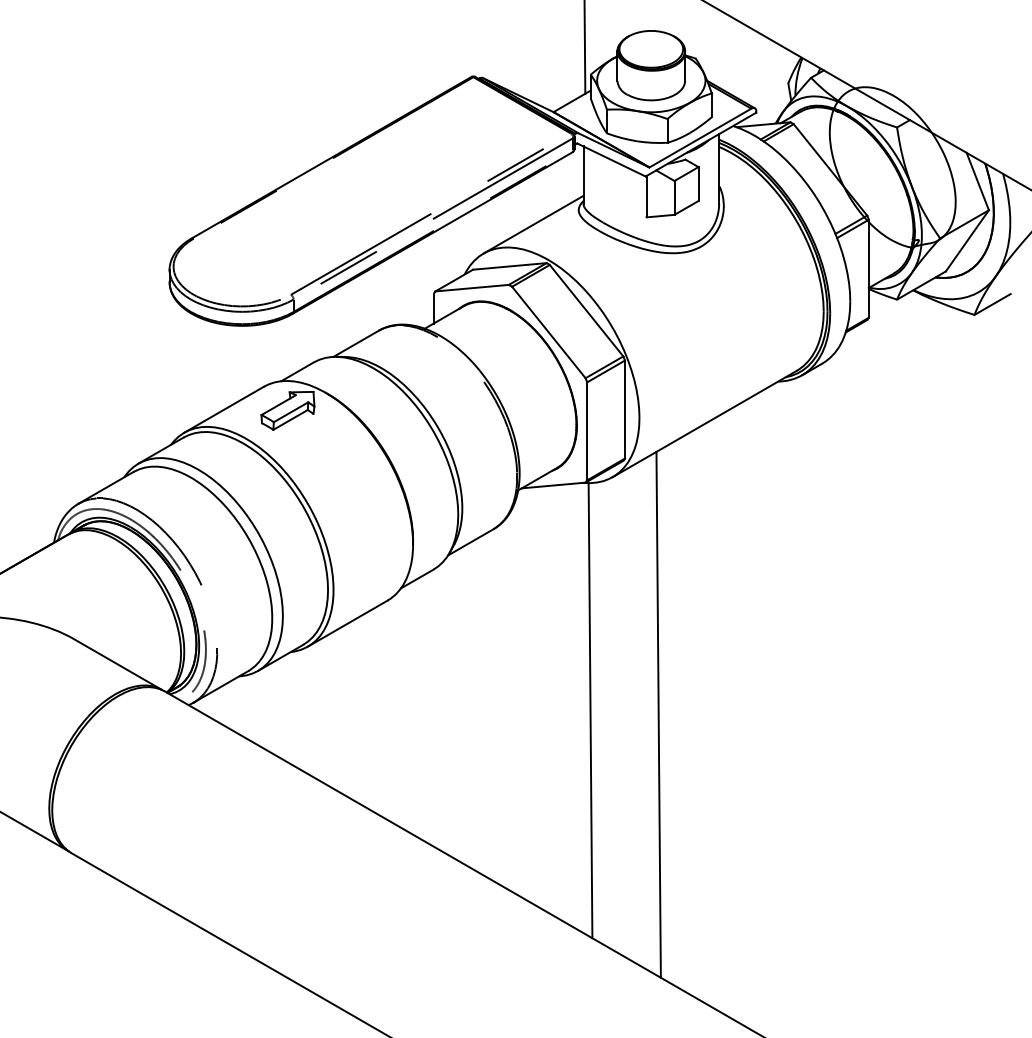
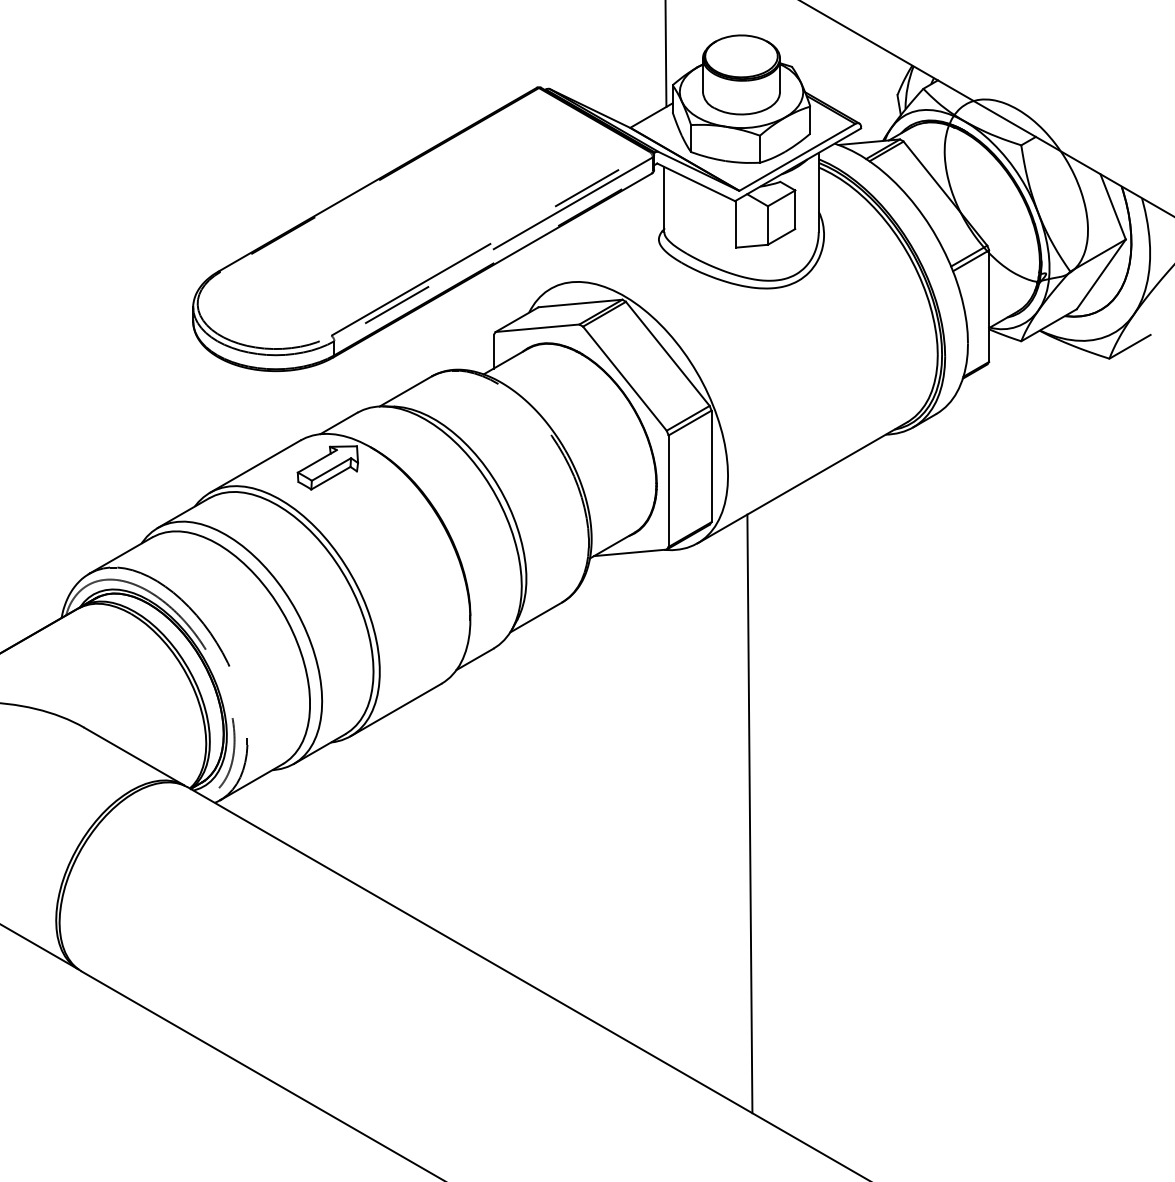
line: (533, 224) -> (607, 255), removed
line: (590, 710) -> (672, 809), removed

